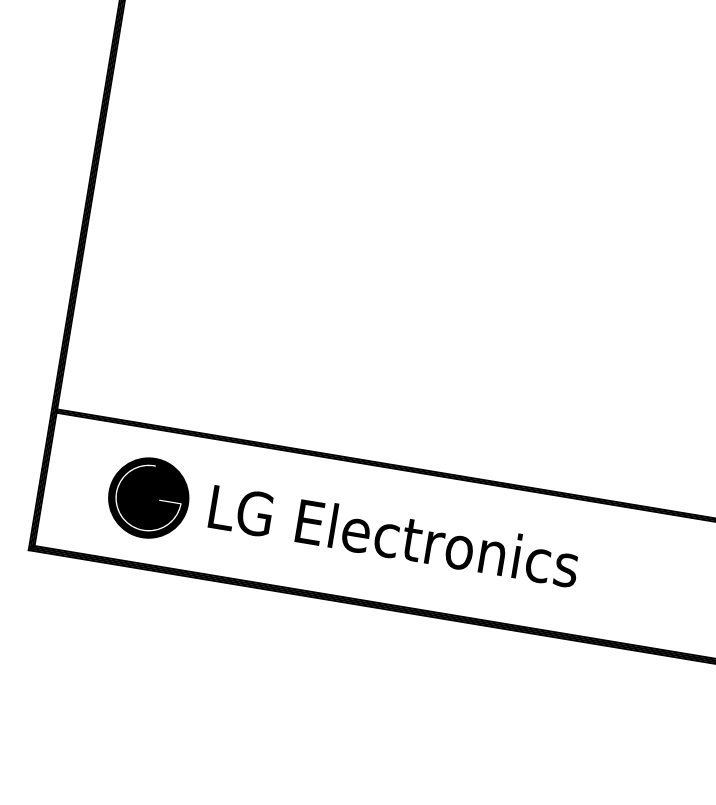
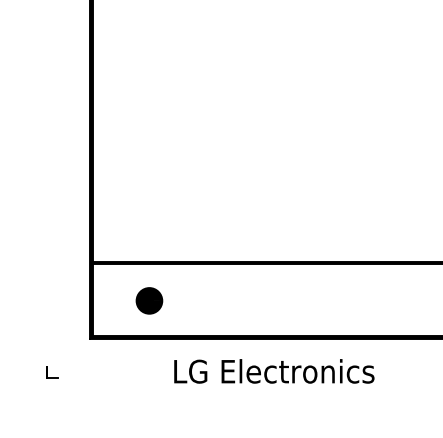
part: (149, 497) -> (149, 300), size x0.6
text: (394, 536) -> (274, 371), moved

